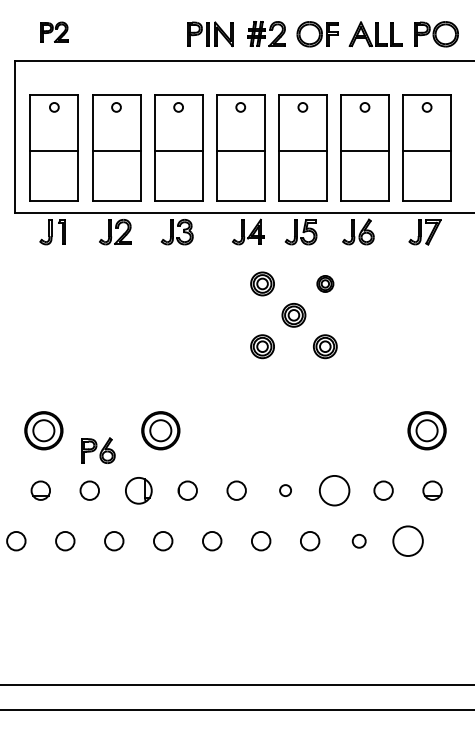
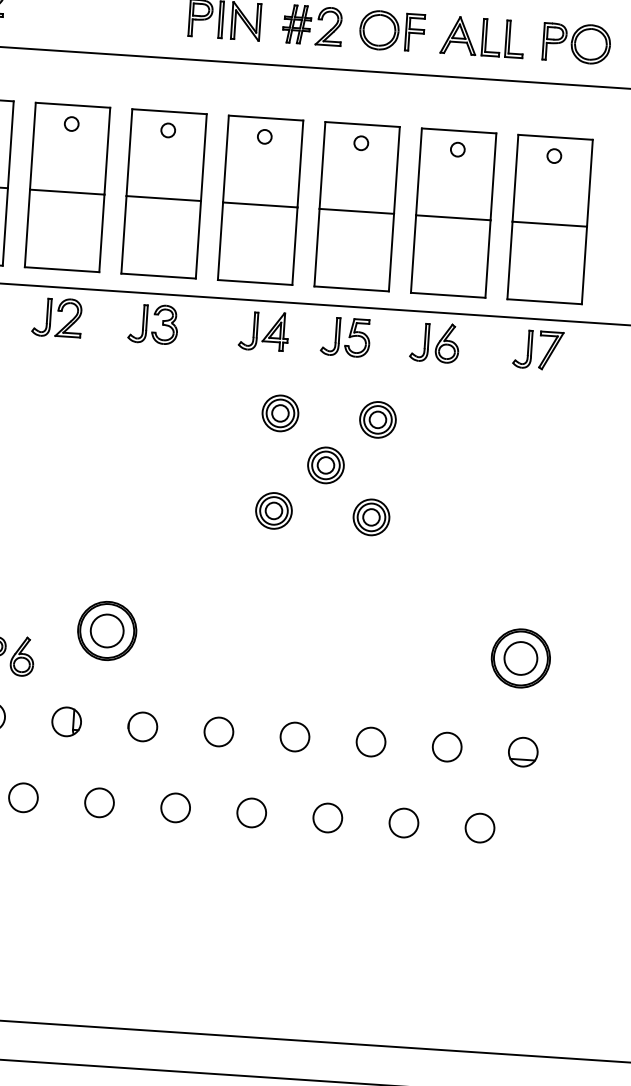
part: (325, 283) -> (378, 419), size x1.43
part: (138, 490) -> (66, 721), size x0.71
circle: (285, 490) -> (294, 736), size x1.67
circle: (334, 490) -> (370, 741), size x0.62
circle: (407, 540) -> (479, 826), size x0.62
circle: (359, 541) -> (404, 823), size x1.43

